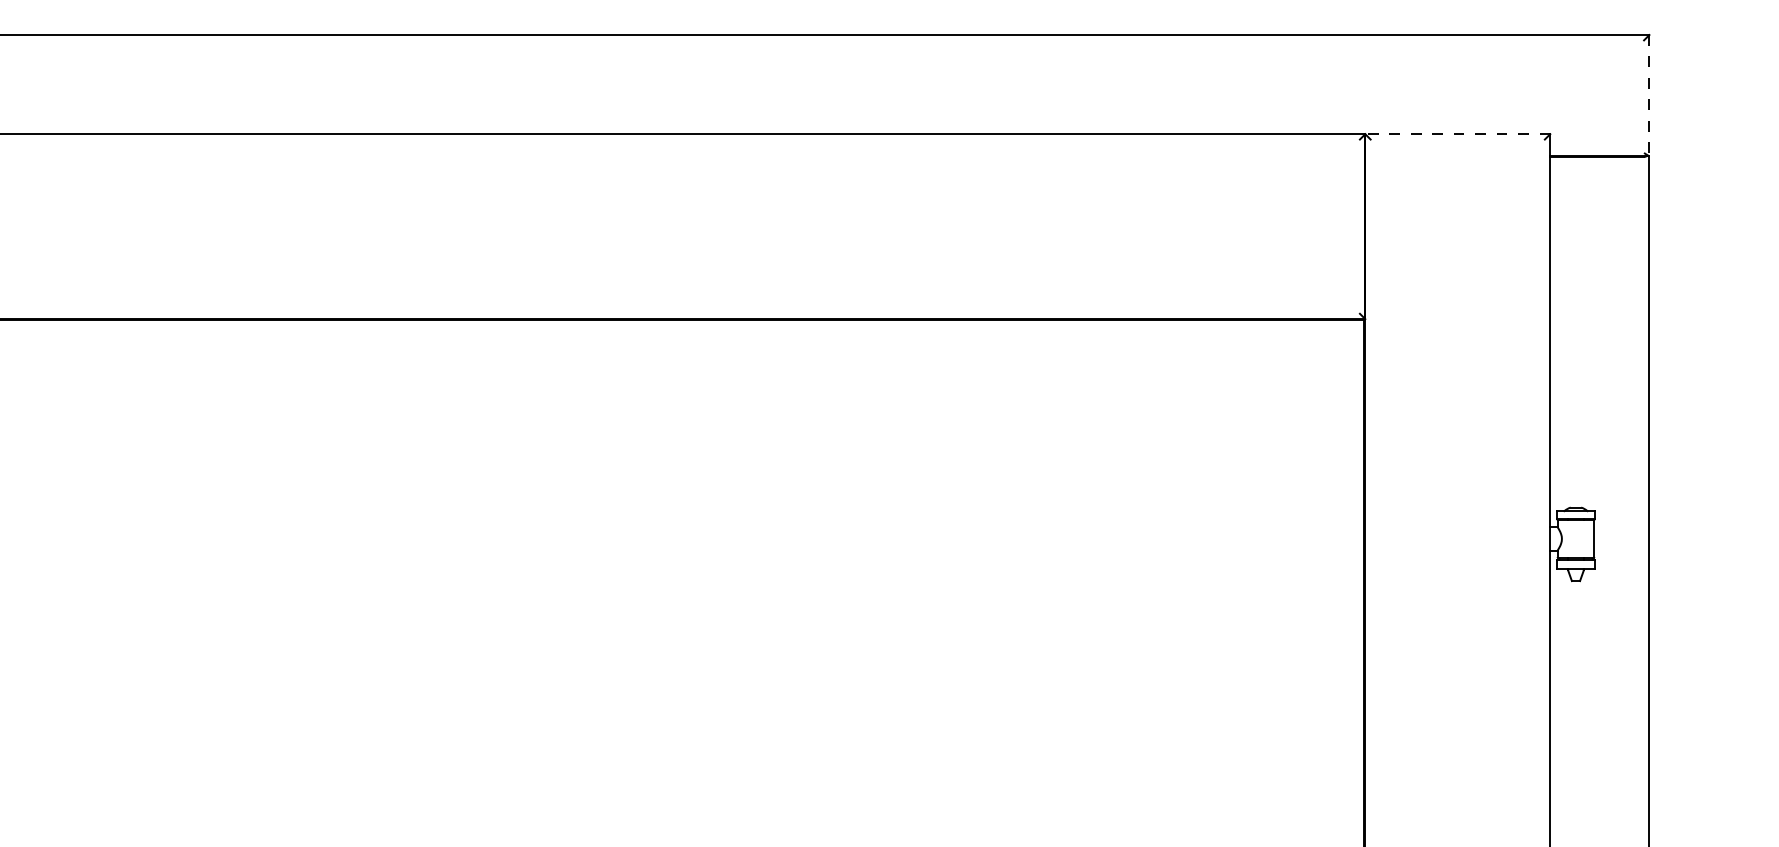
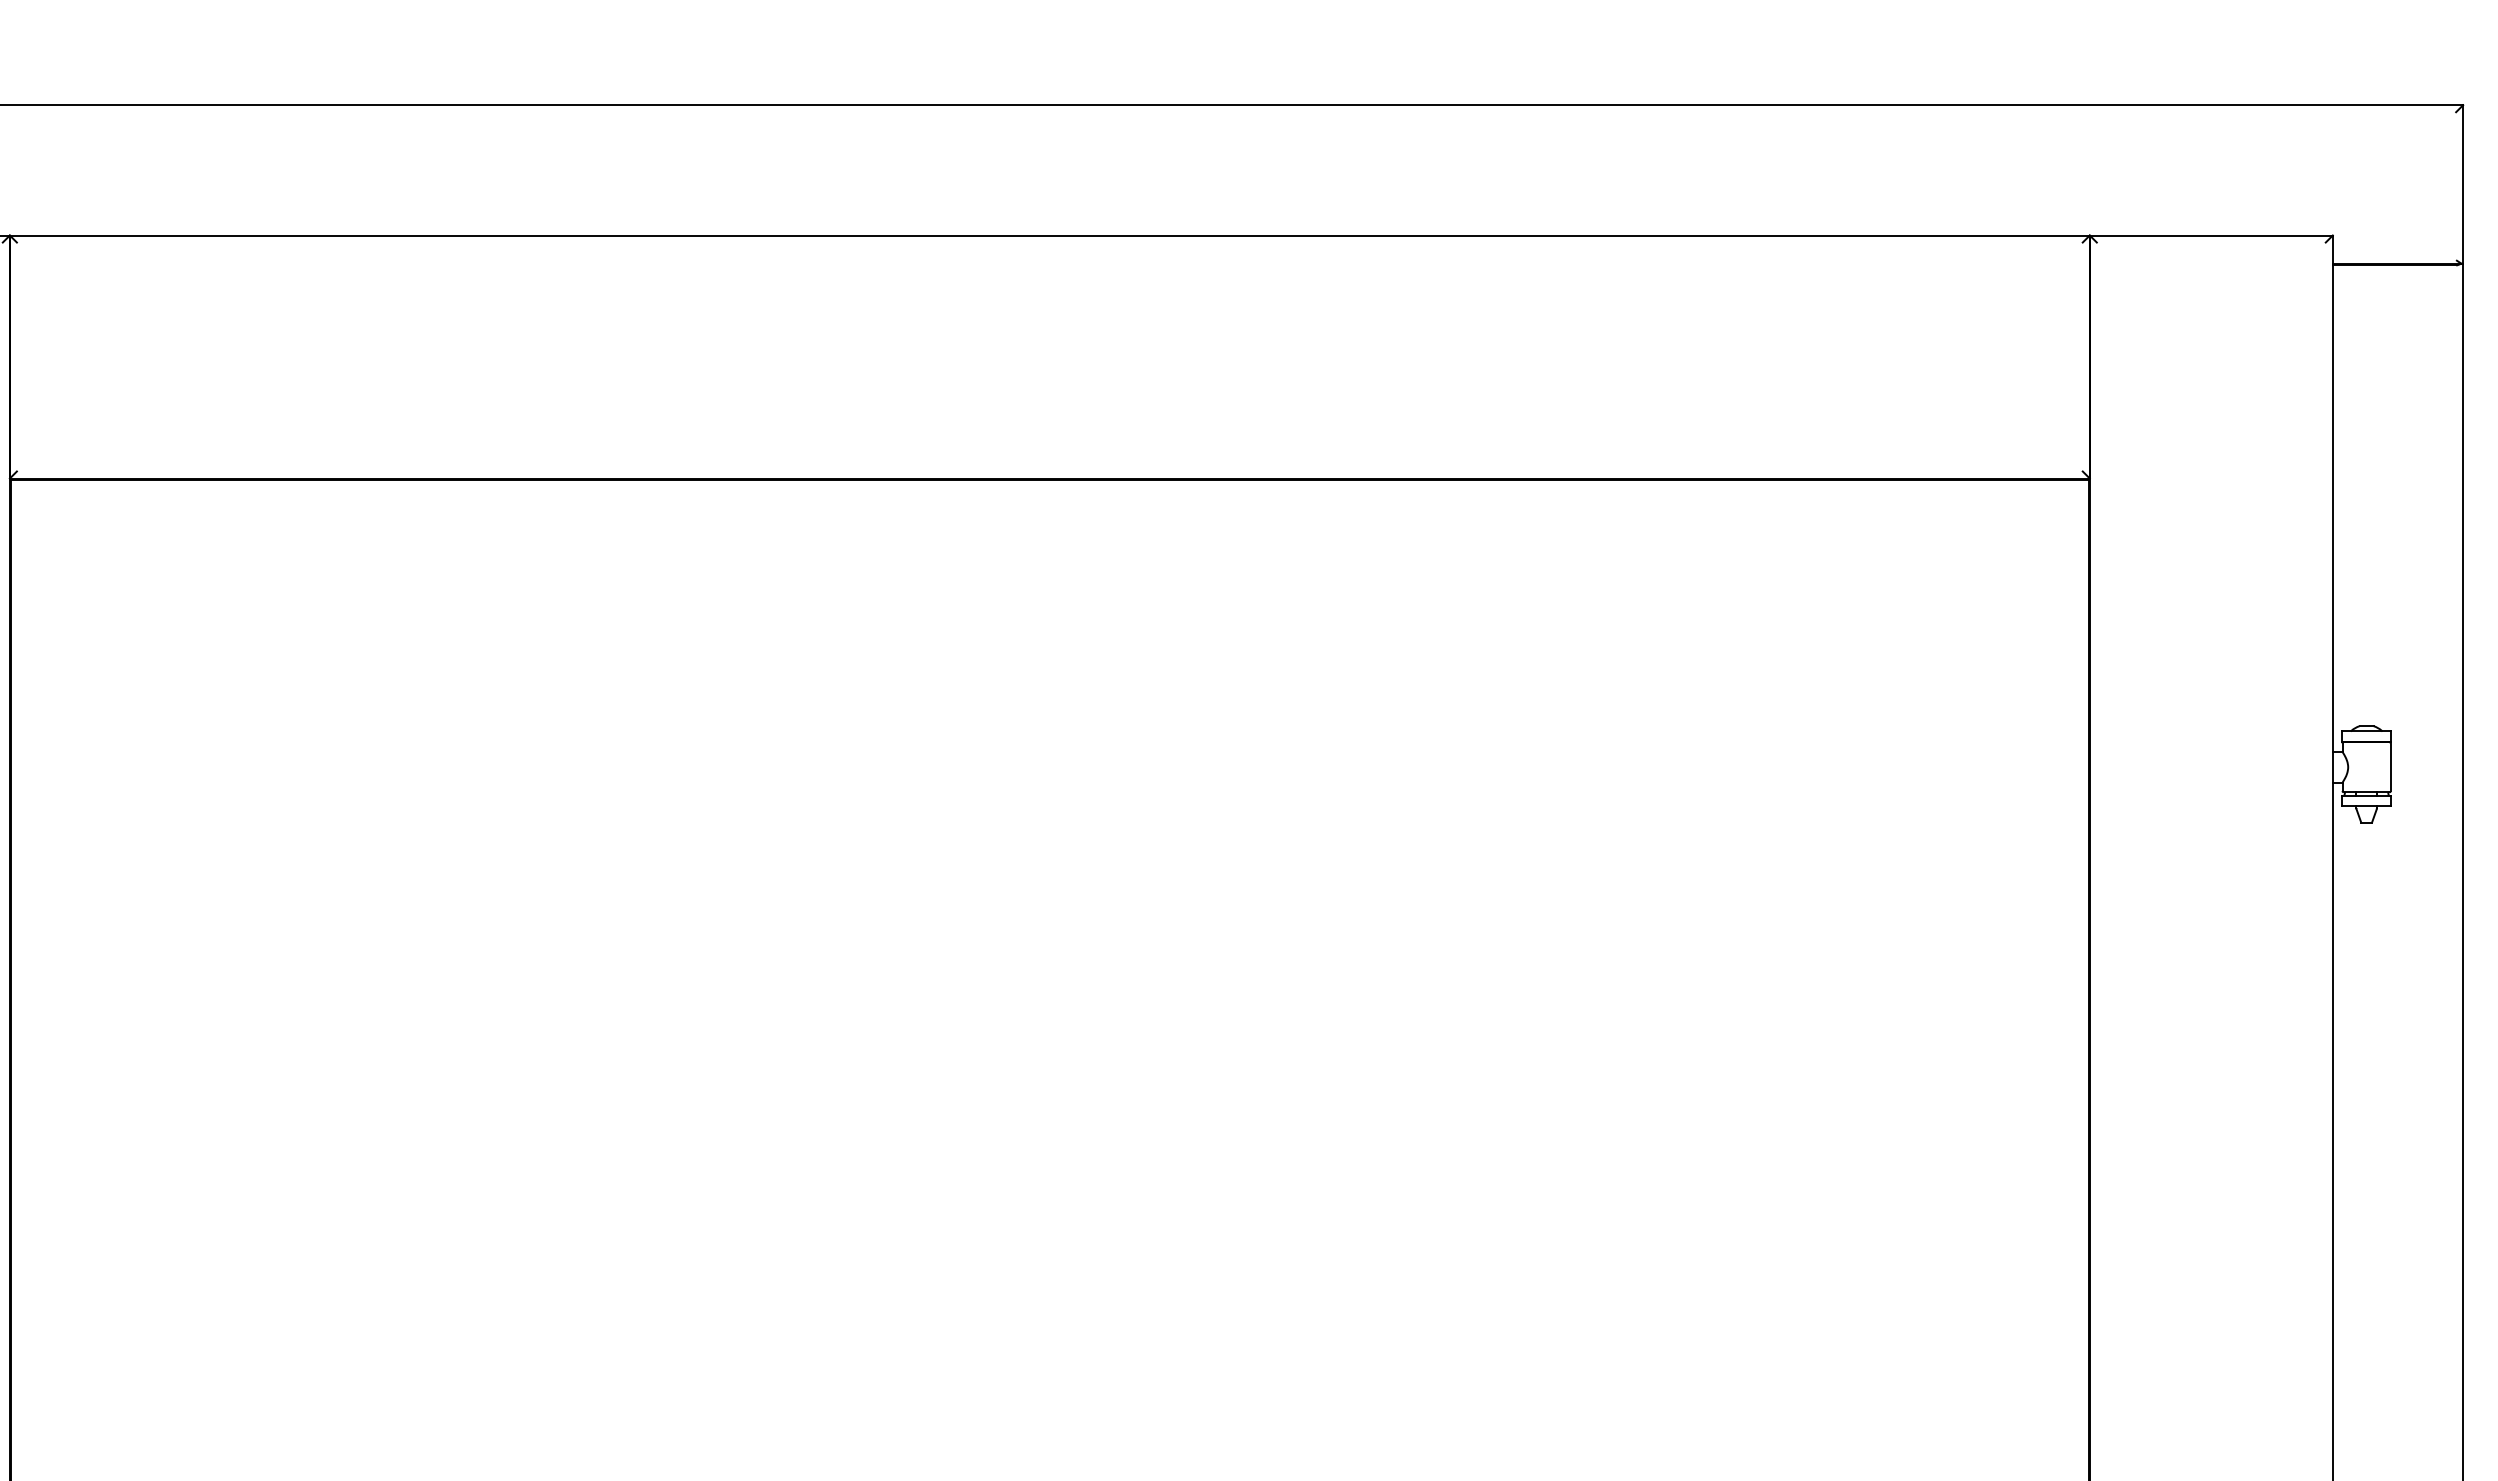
line: (1649, 95) -> (2463, 184), dashed -> solid
line: (1457, 134) -> (2211, 235), dashed -> solid

